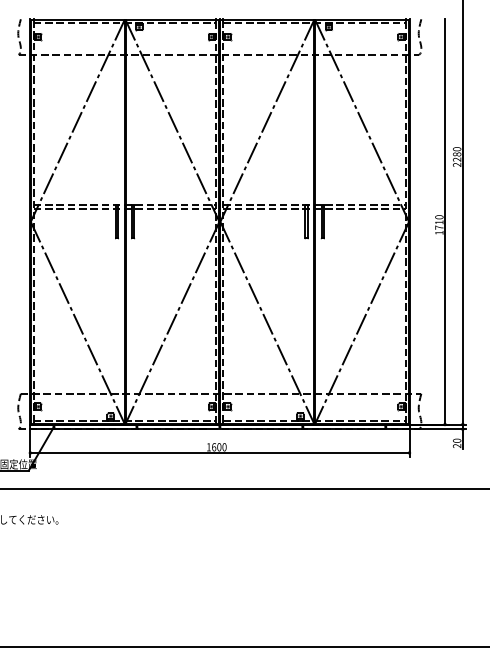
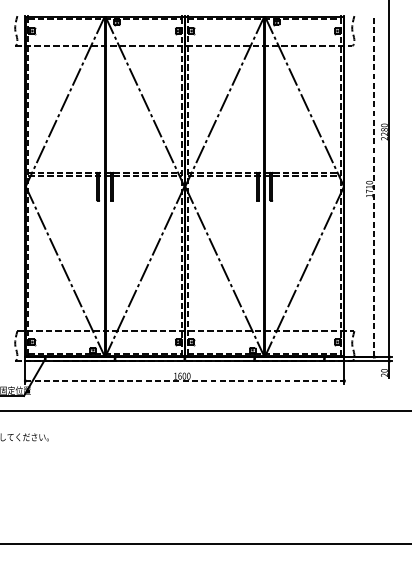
line: (445, 221) -> (374, 186), solid -> dashed
line: (219, 452) -> (184, 380), solid -> dashed

